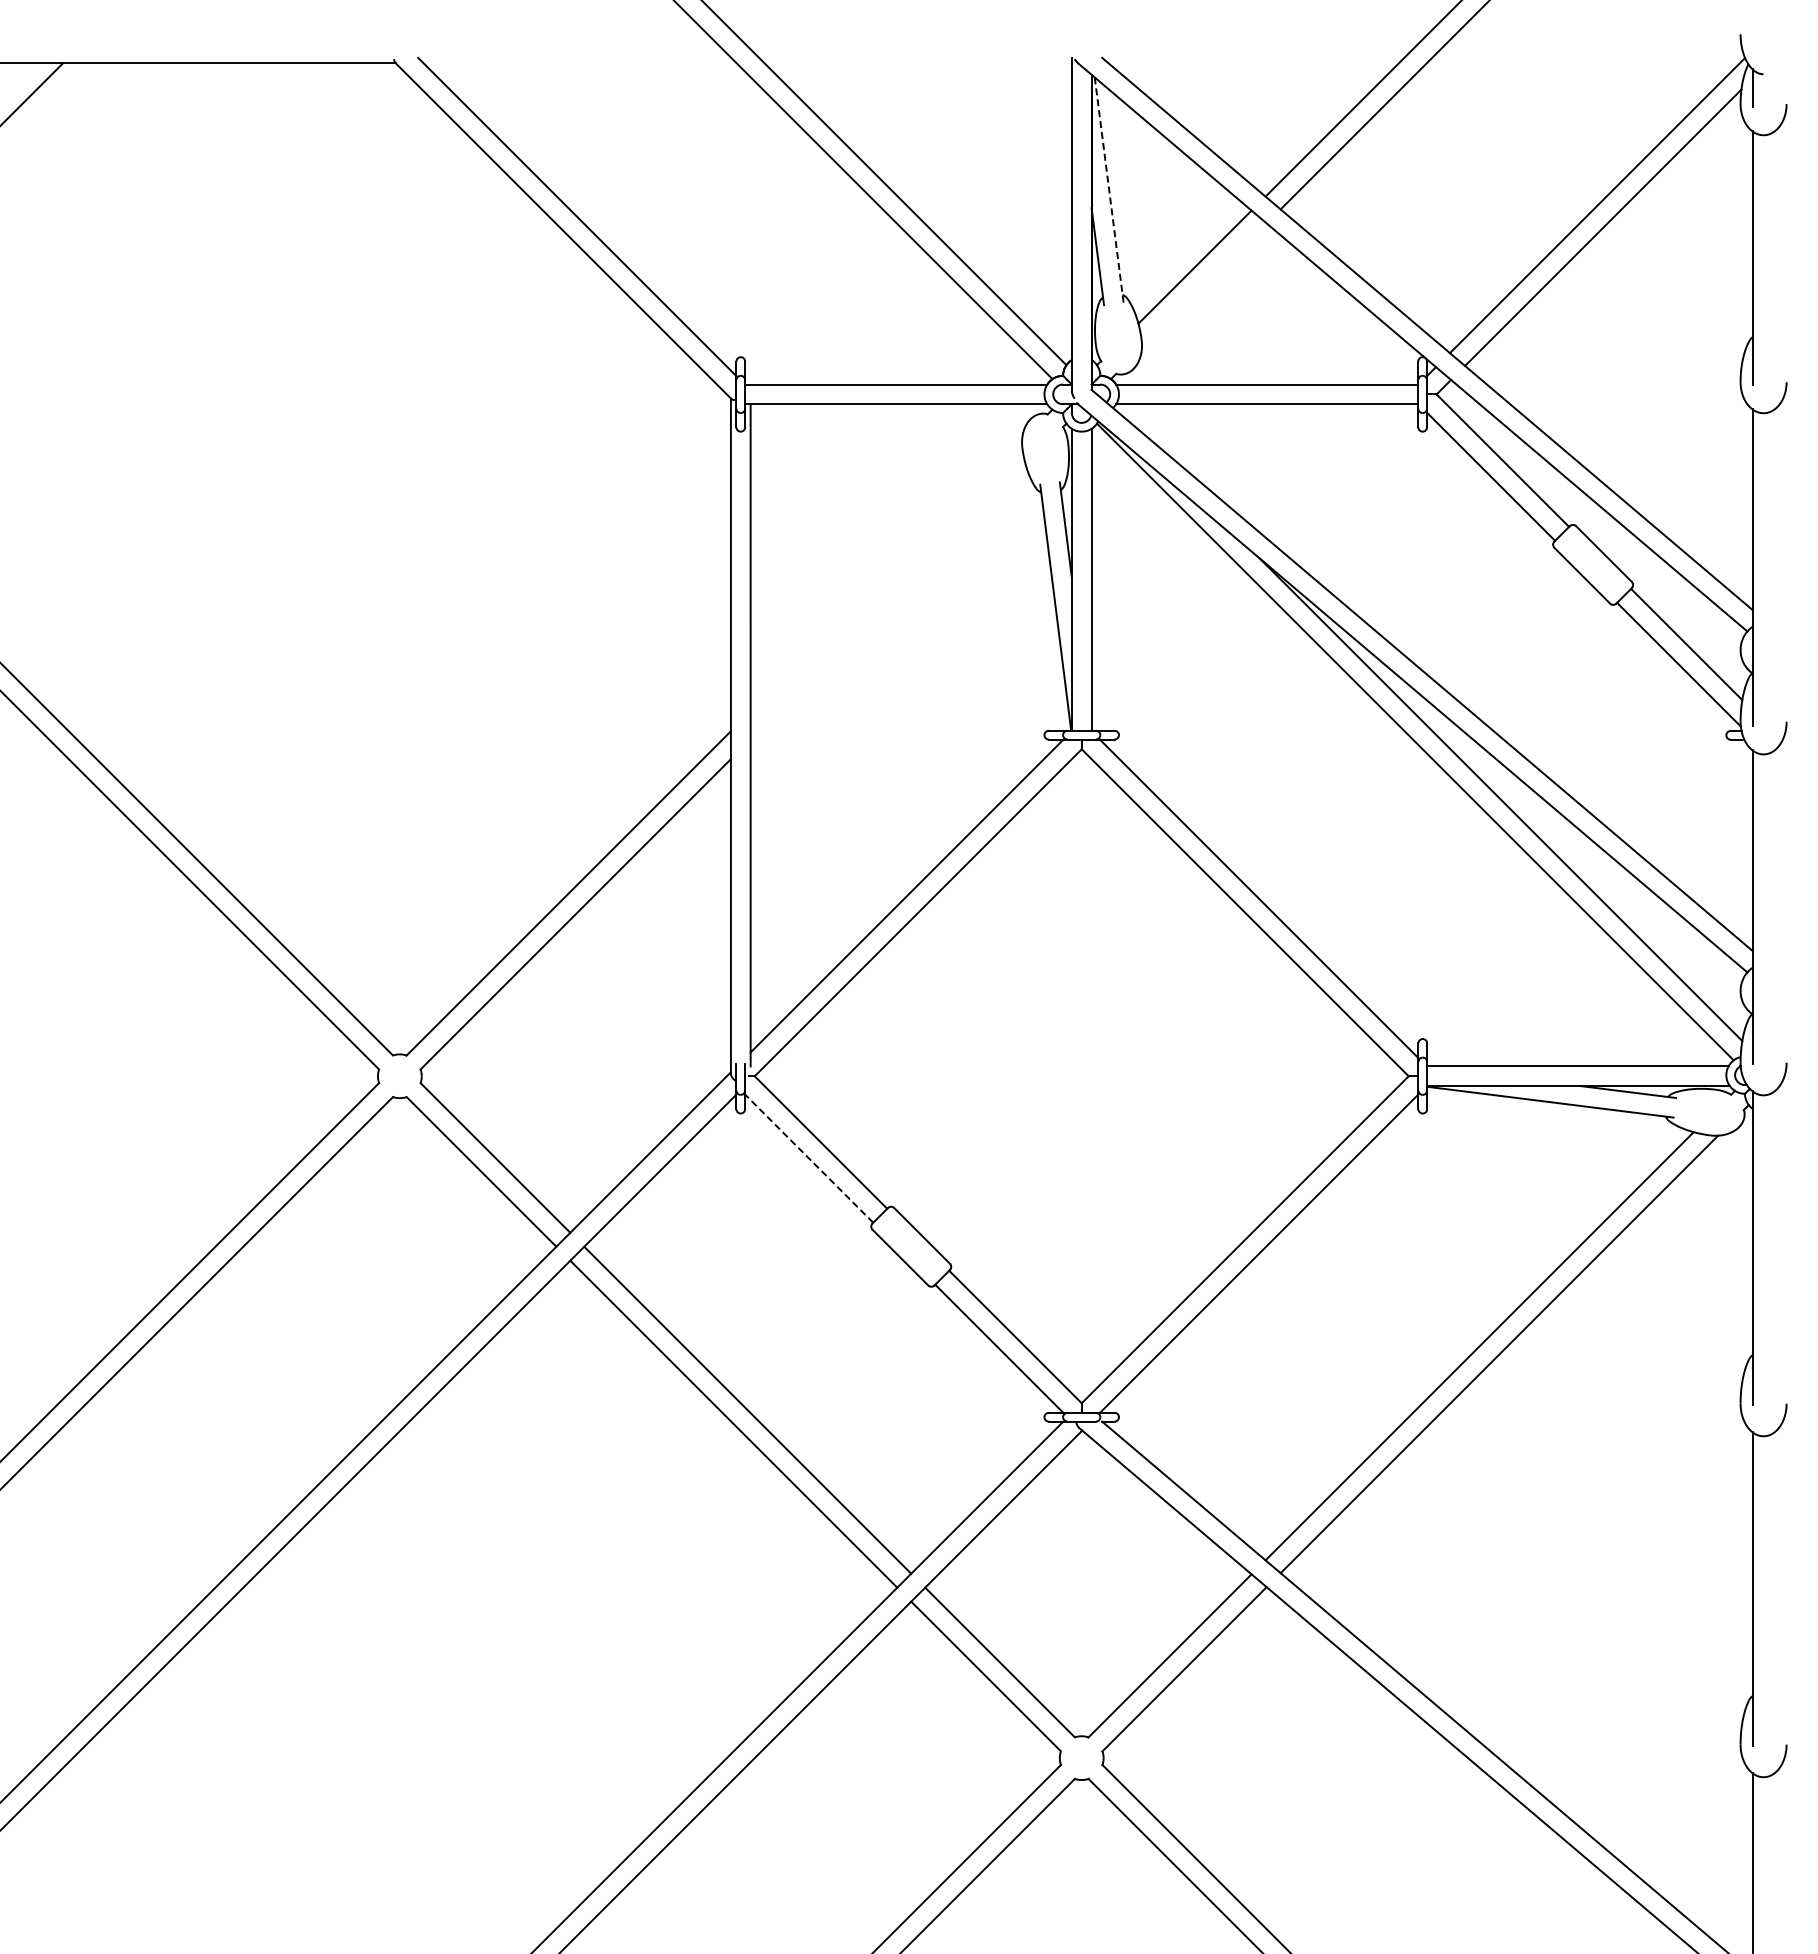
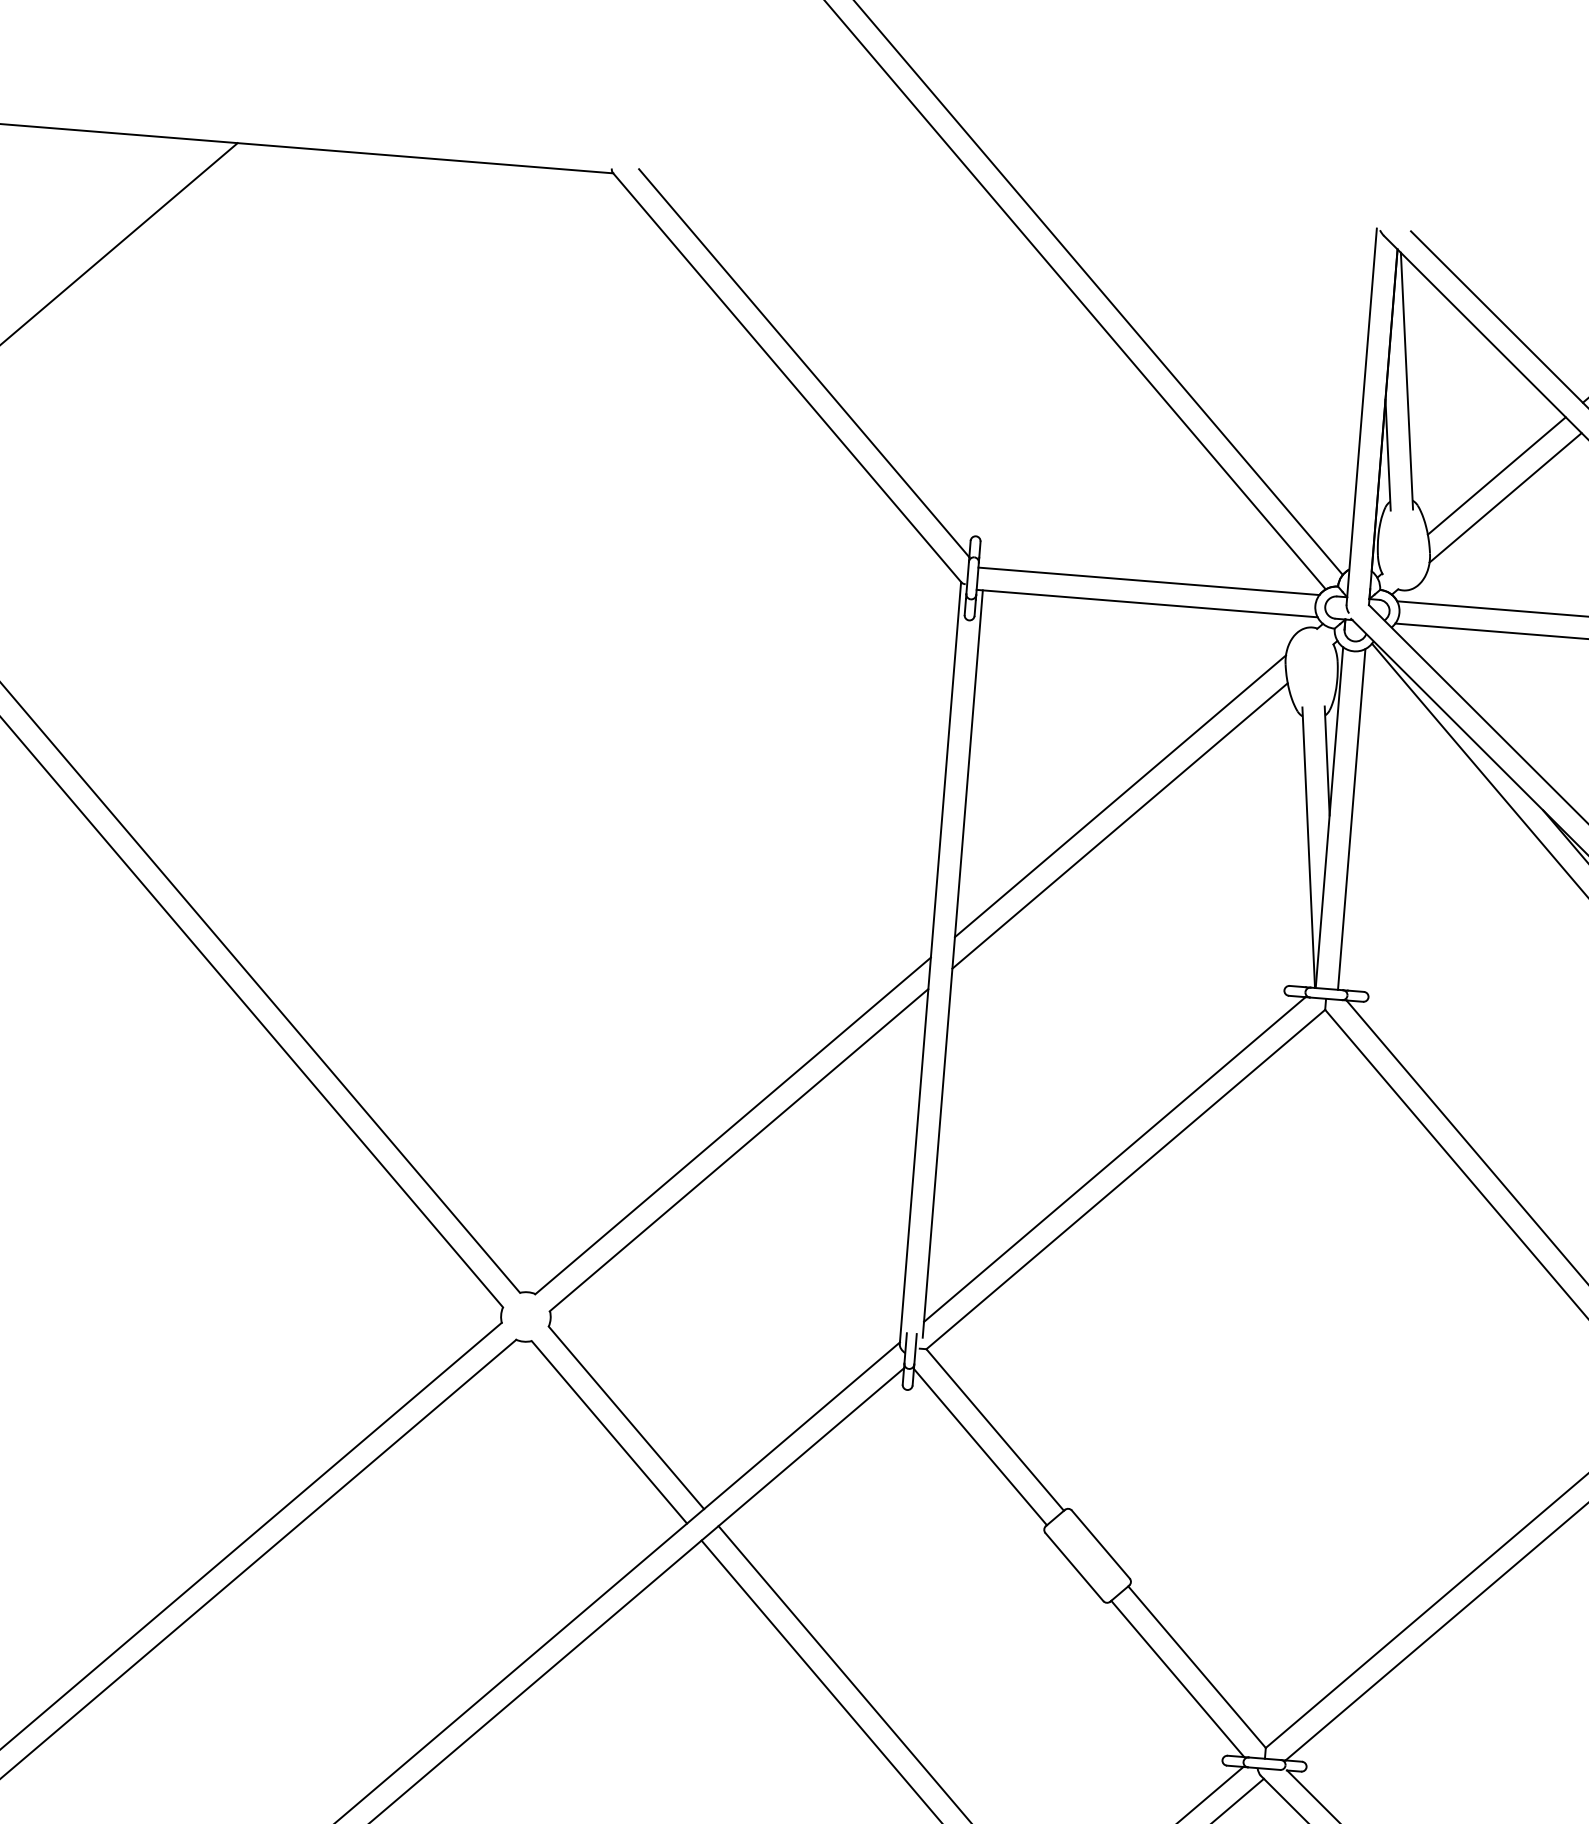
line: (1109, 190) -> (1407, 381), dashed -> solid
line: (1203, 285) -> (1504, 497), added
line: (886, 575) -> (1120, 795), added
line: (887, 601) -> (1119, 825), added
line: (809, 1158) -> (980, 1446), dashed -> solid

